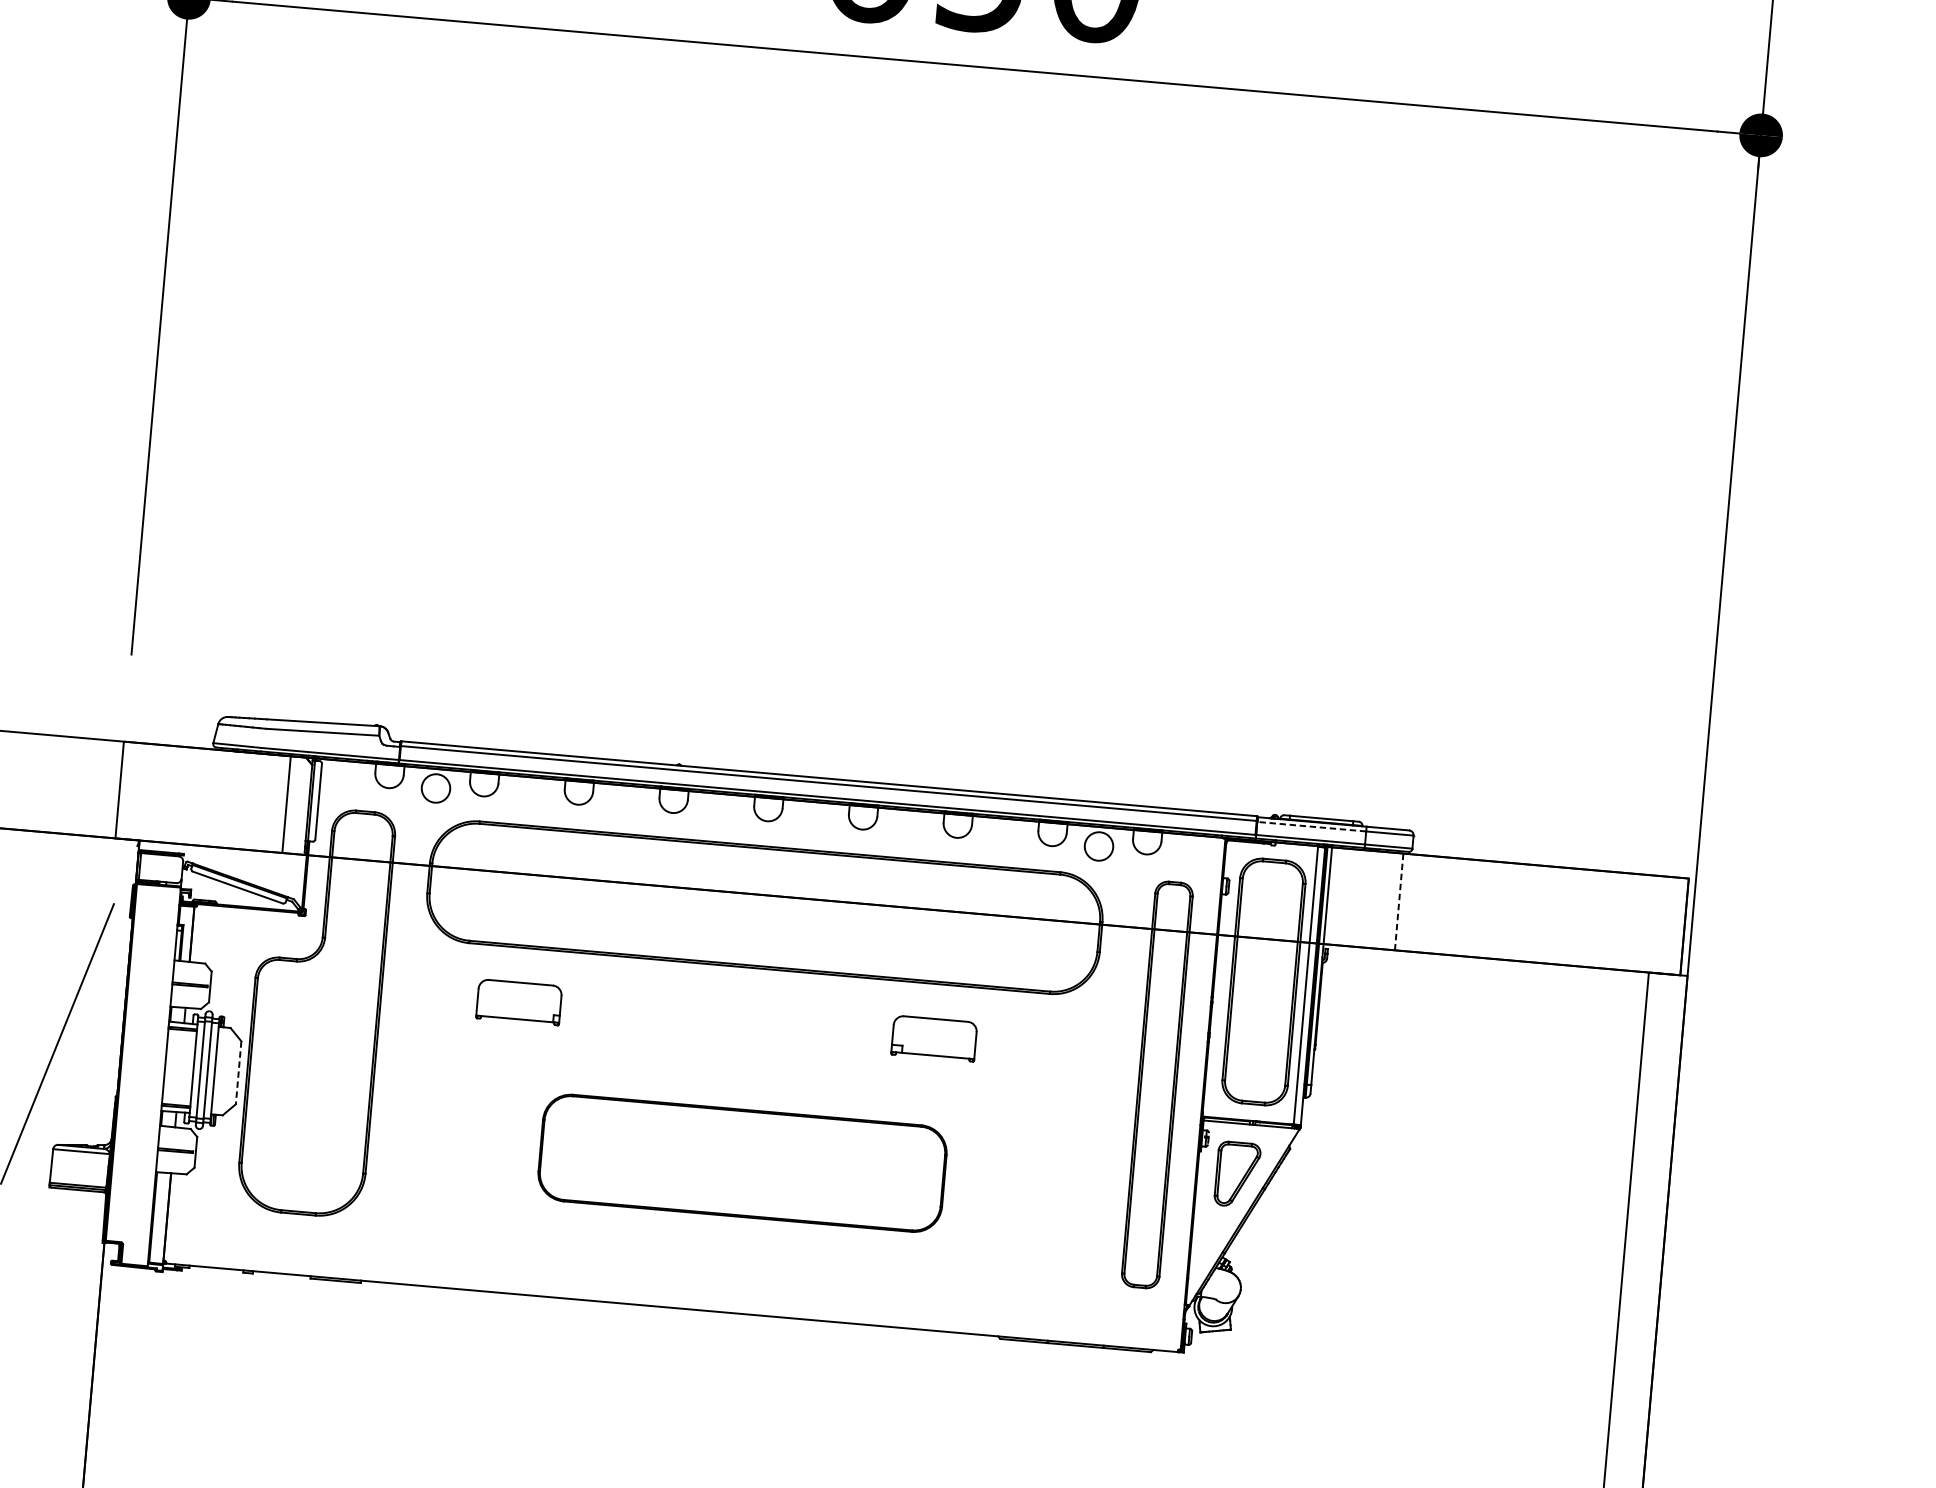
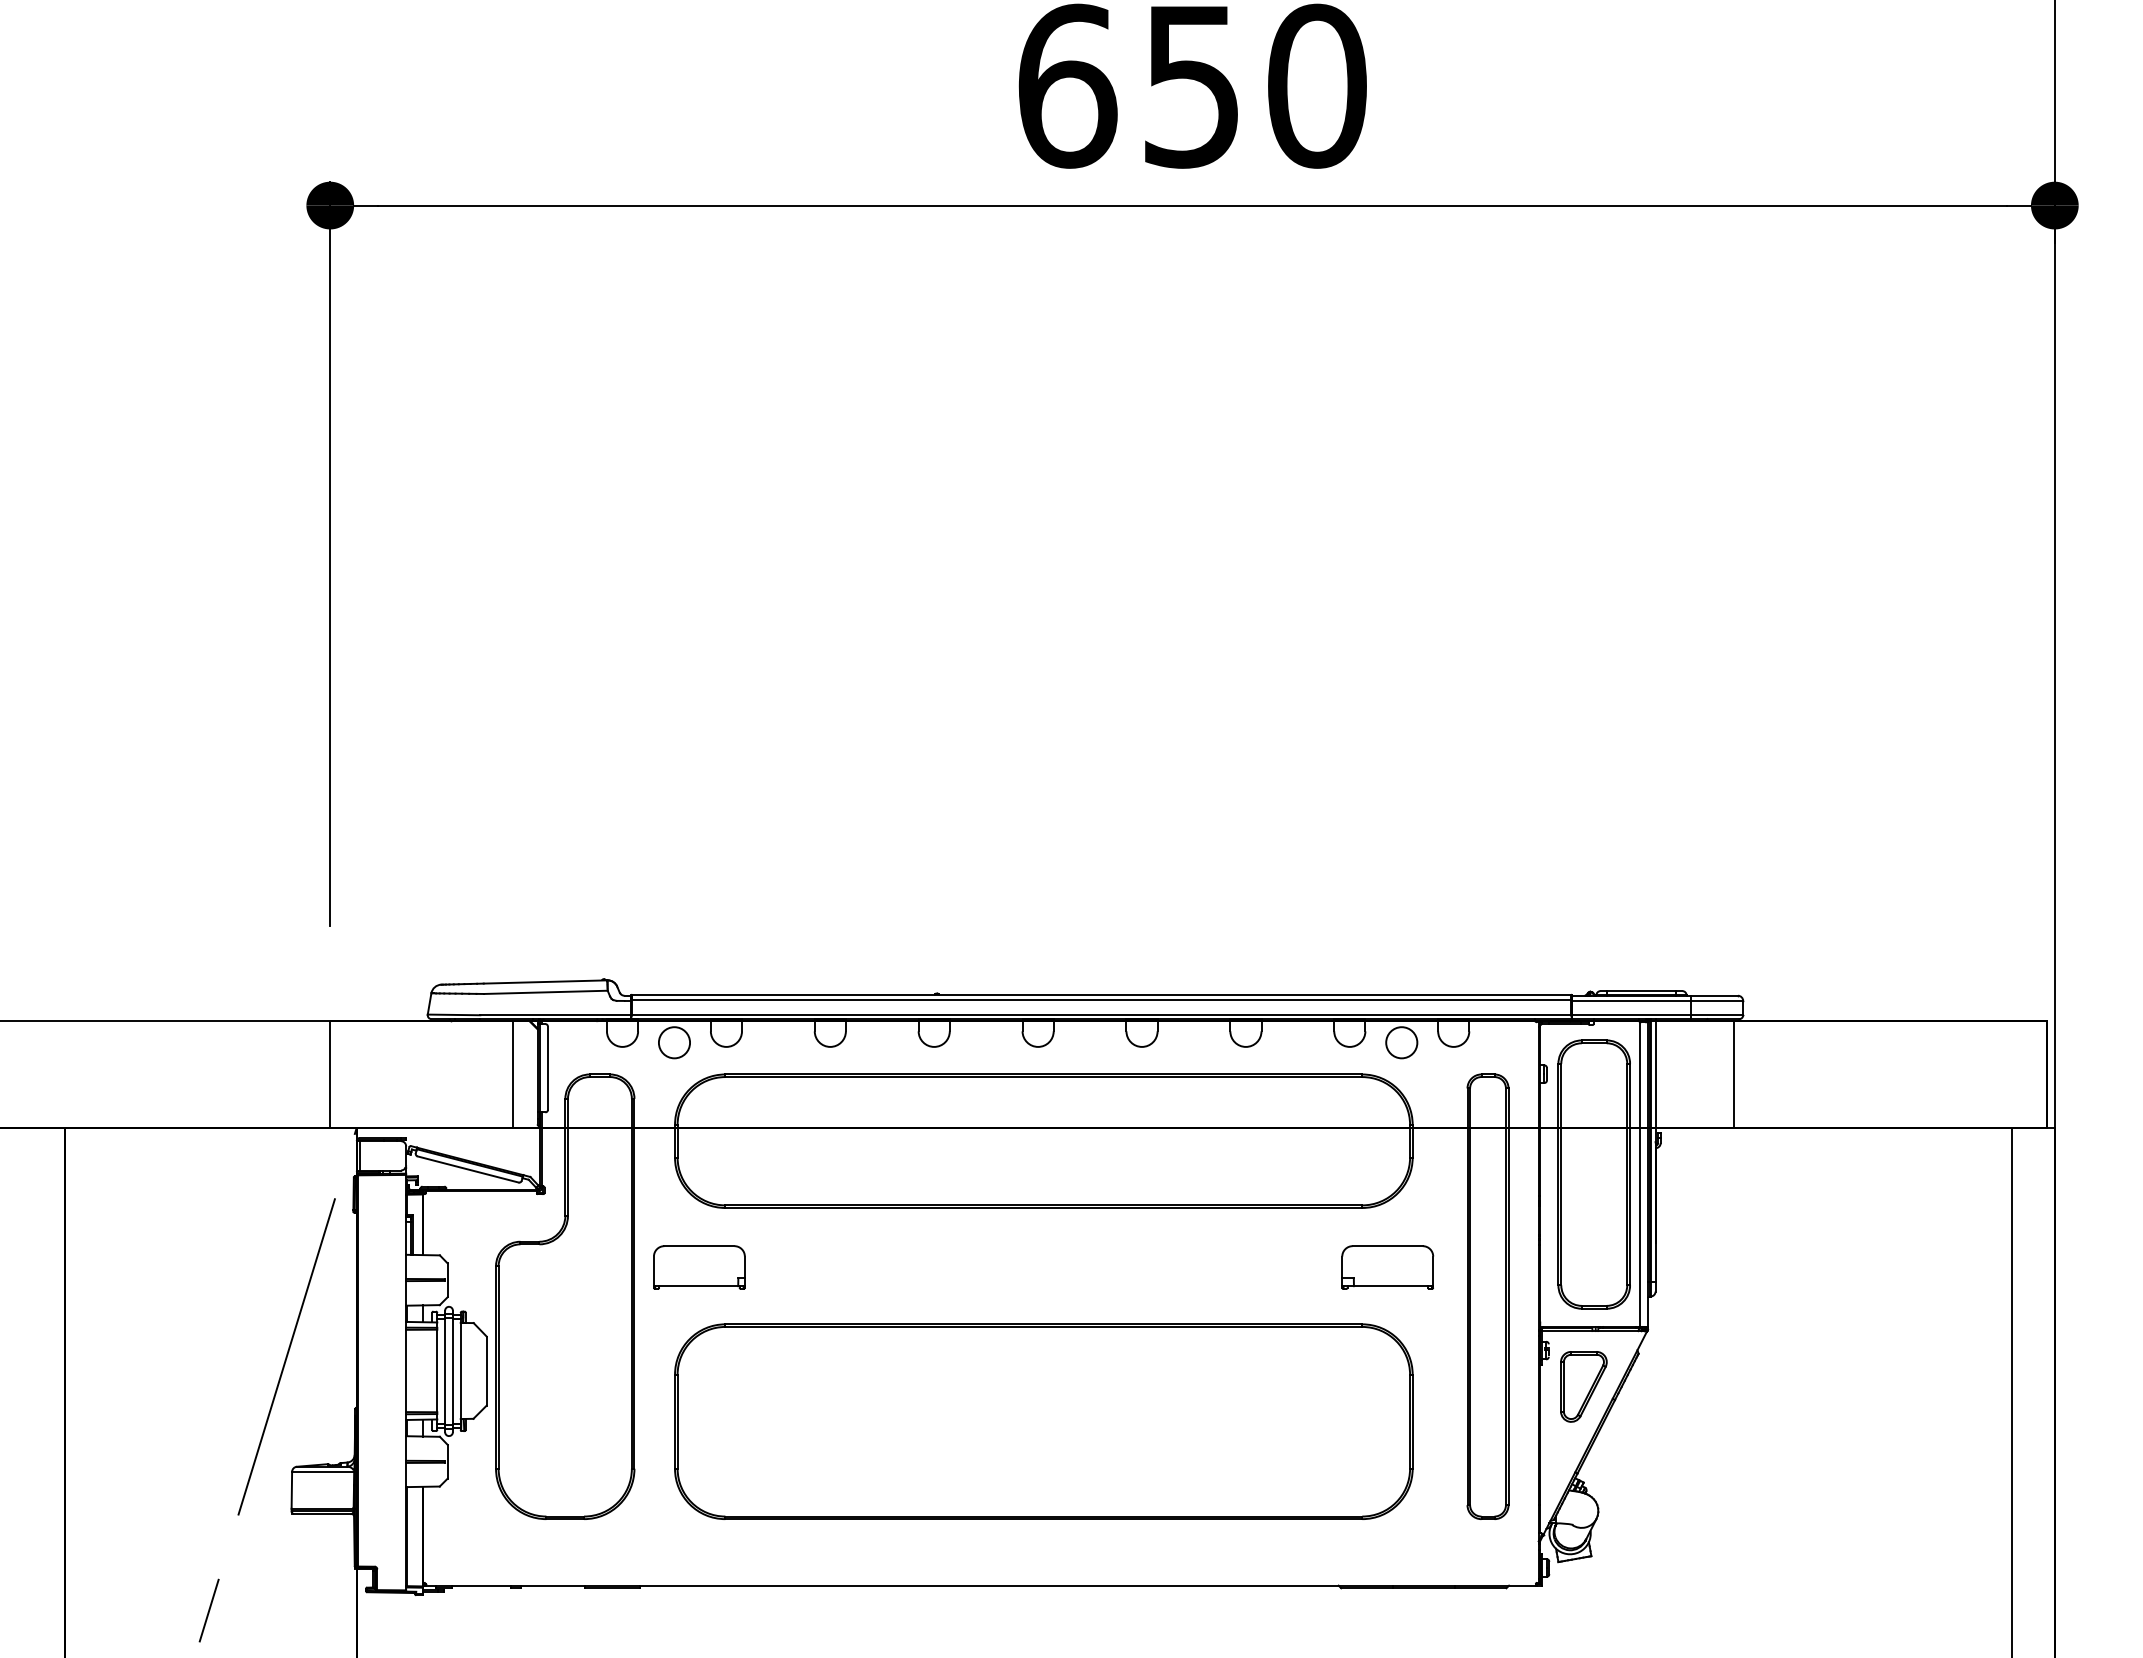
line: (1311, 826) -> (1631, 1000), dashed -> solid
line: (1398, 901) -> (1733, 1074), dashed -> solid
part: (519, 1002) -> (699, 1267), moved
part: (934, 1038) -> (1387, 1267), moved
line: (238, 1073) -> (486, 1371), dashed -> solid
part: (742, 1163) -> (1043, 1421), size x1.67

